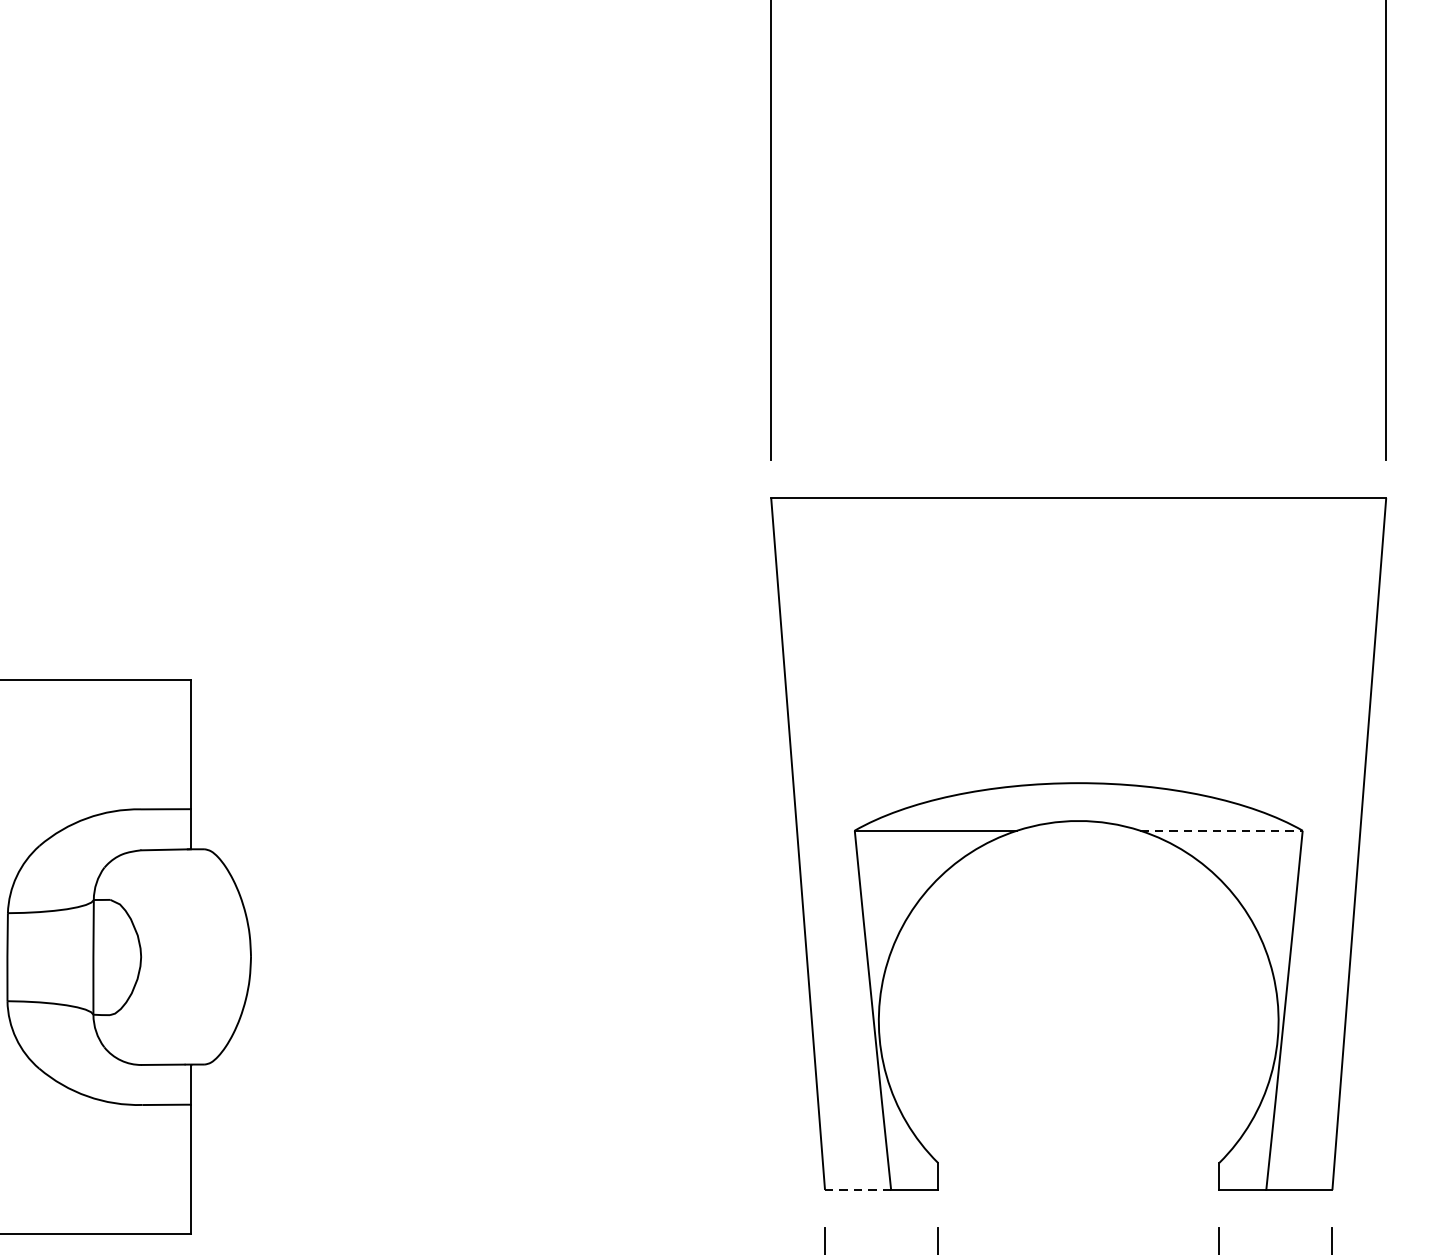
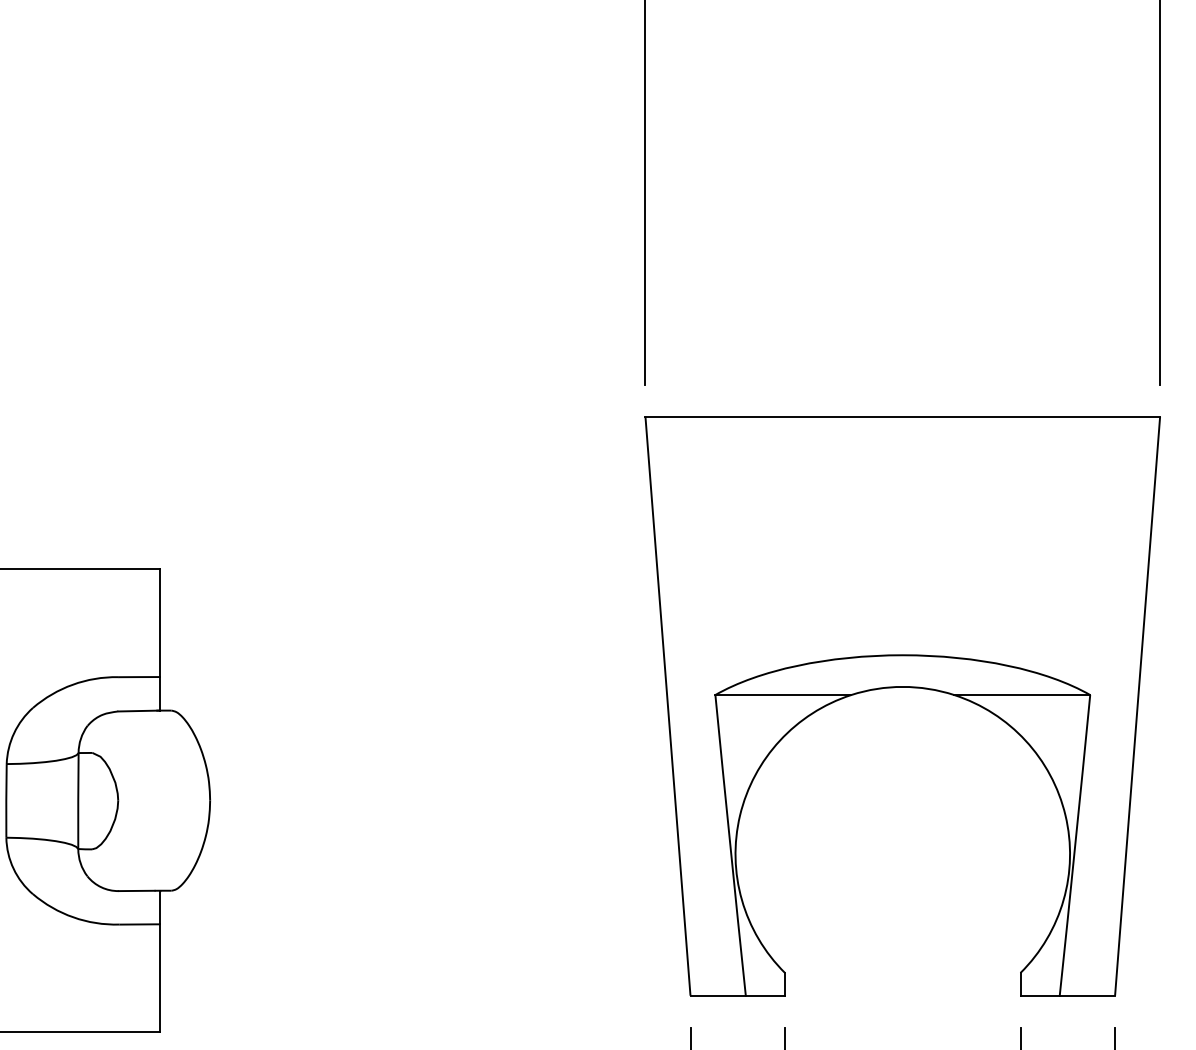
line: (1221, 831) -> (1022, 695), dashed -> solid
line: (858, 1189) -> (718, 995), dashed -> solid

